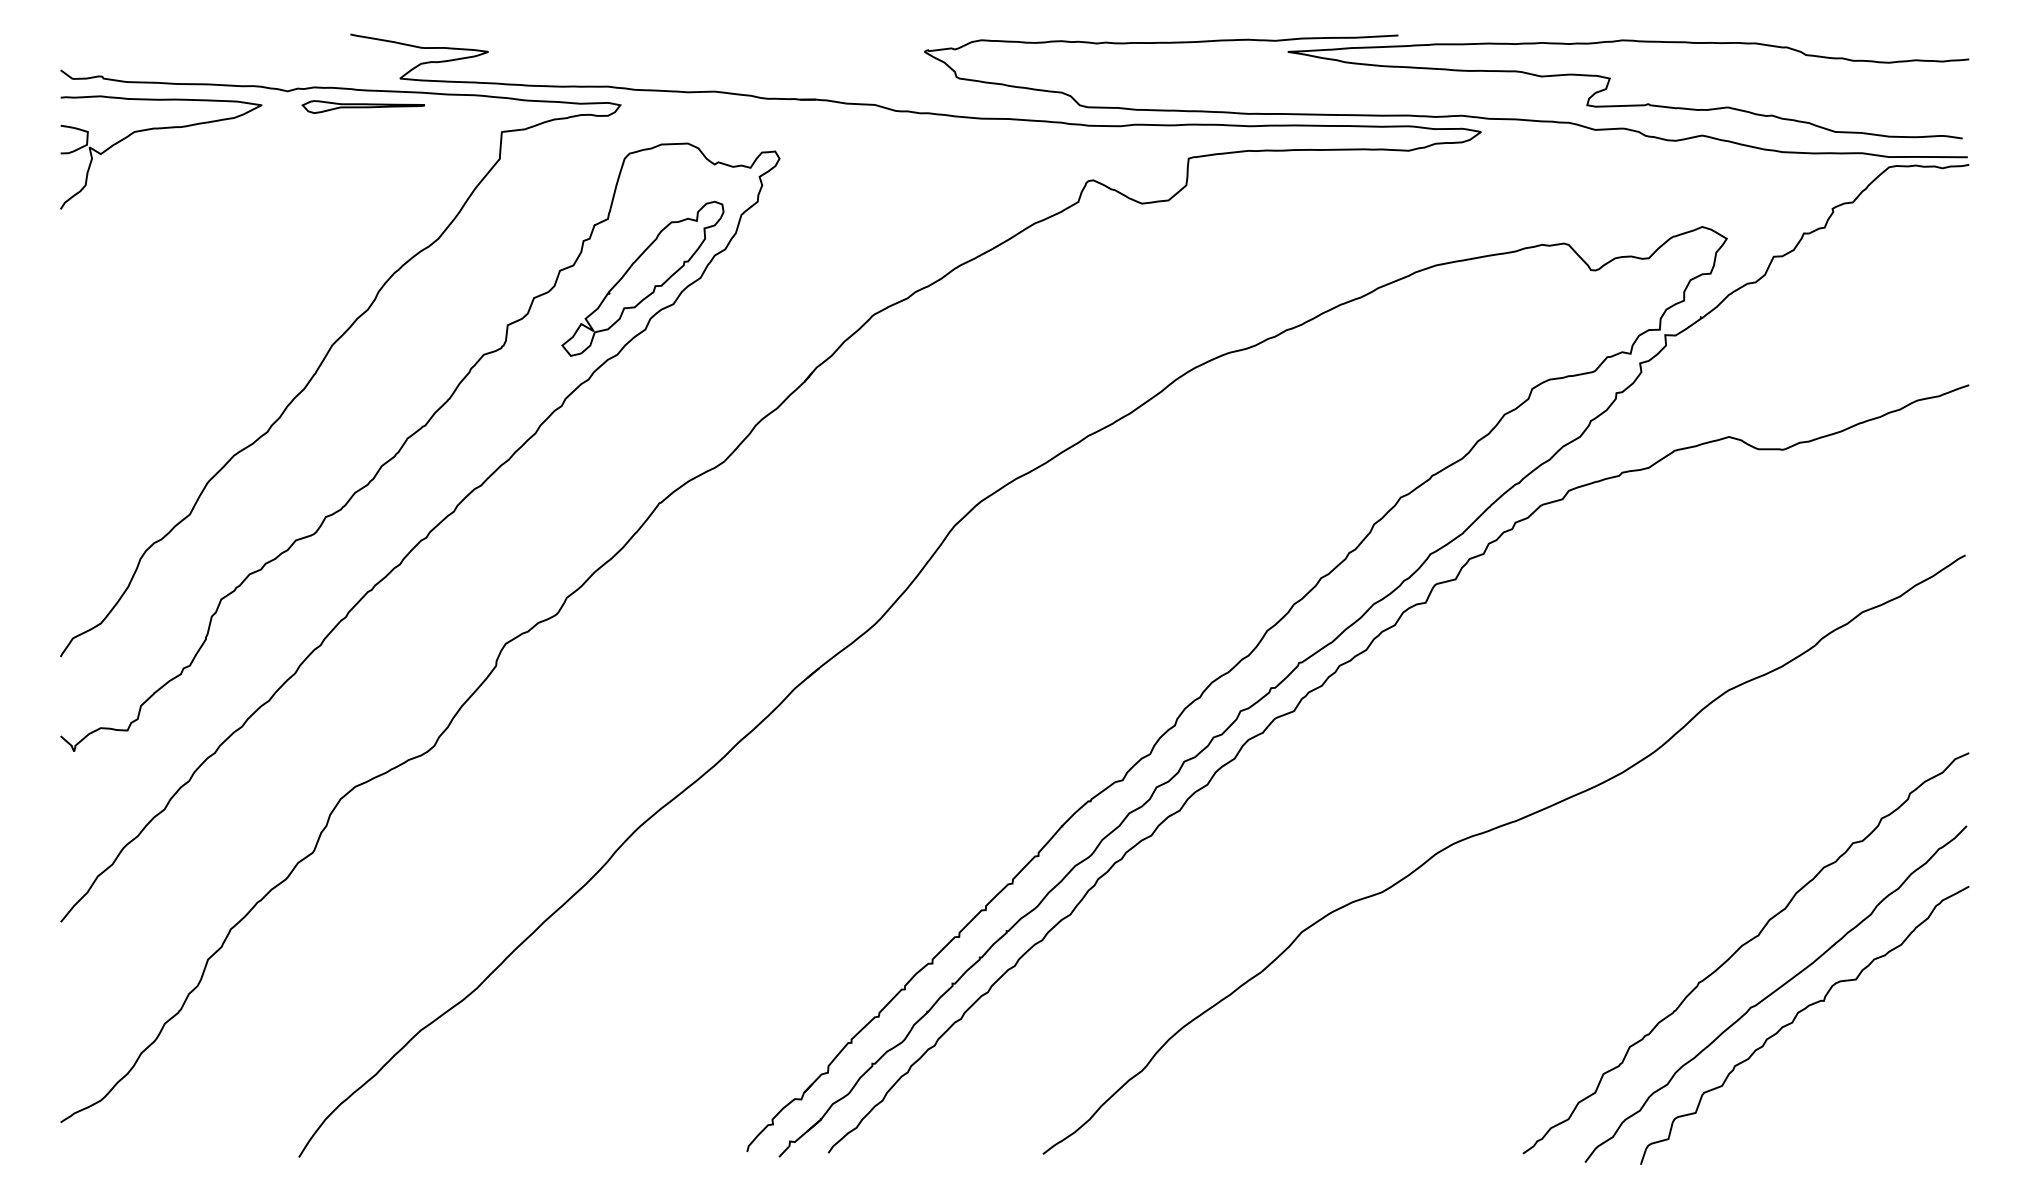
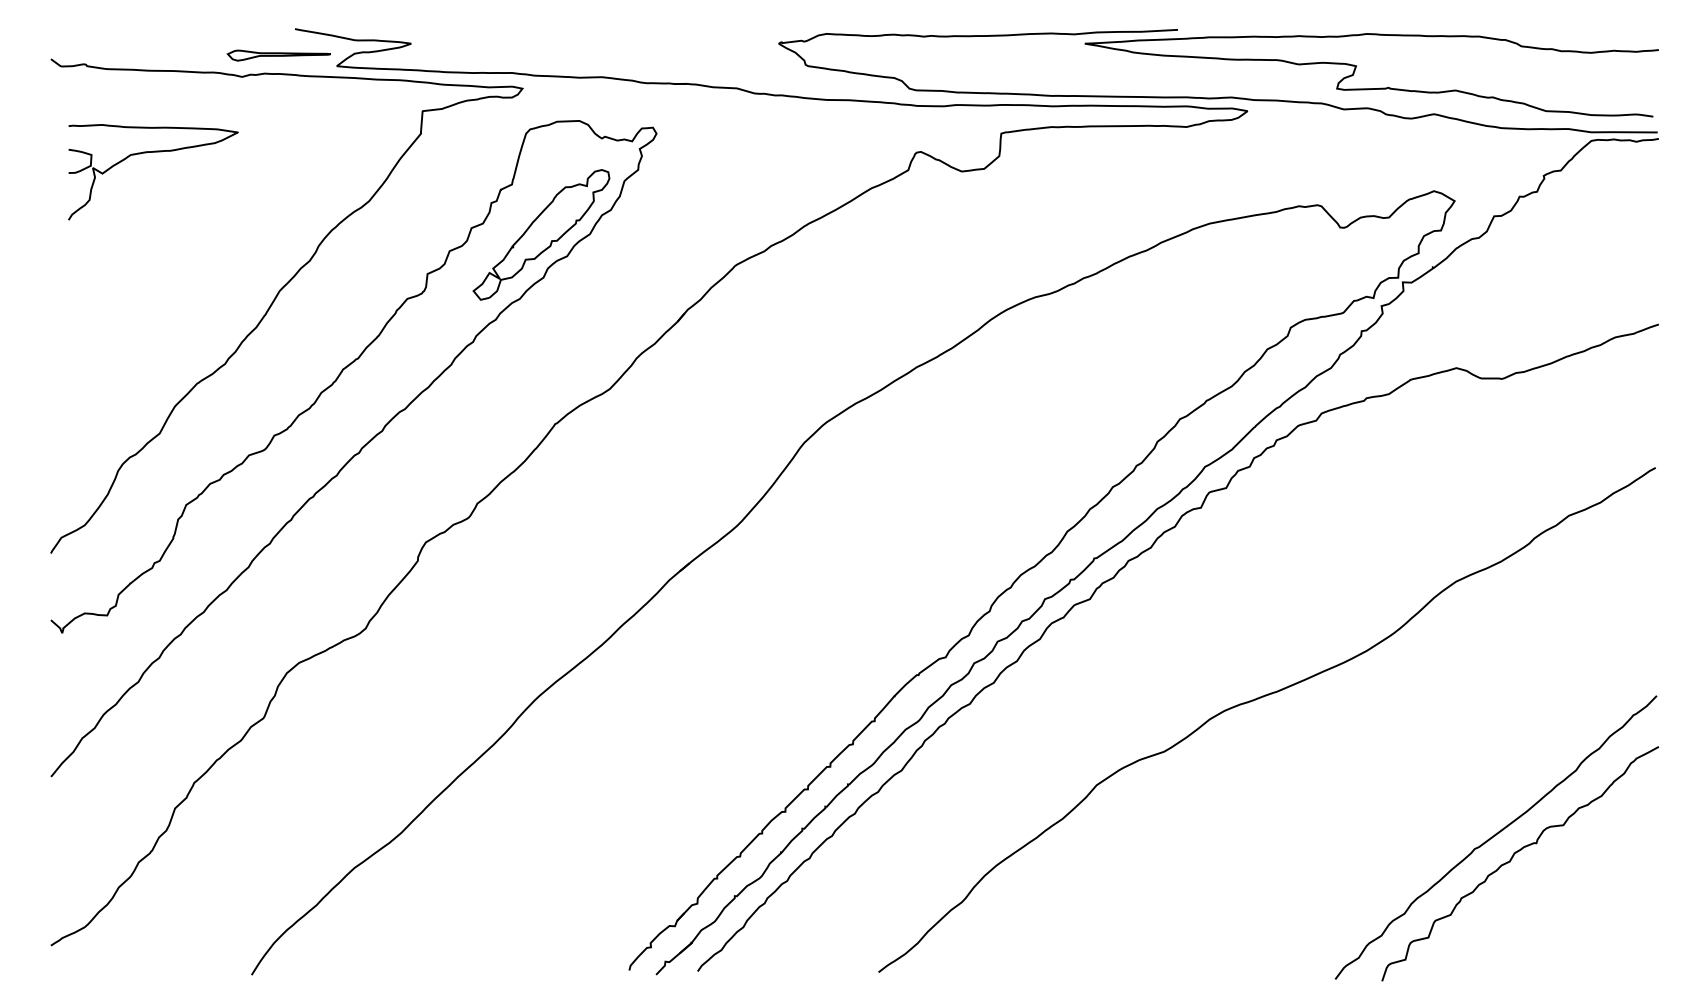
part: (362, 106) -> (278, 55), moved
part: (161, 129) -> (153, 152), moved
curve: (1740, 948) -> (1466, 799), removed

